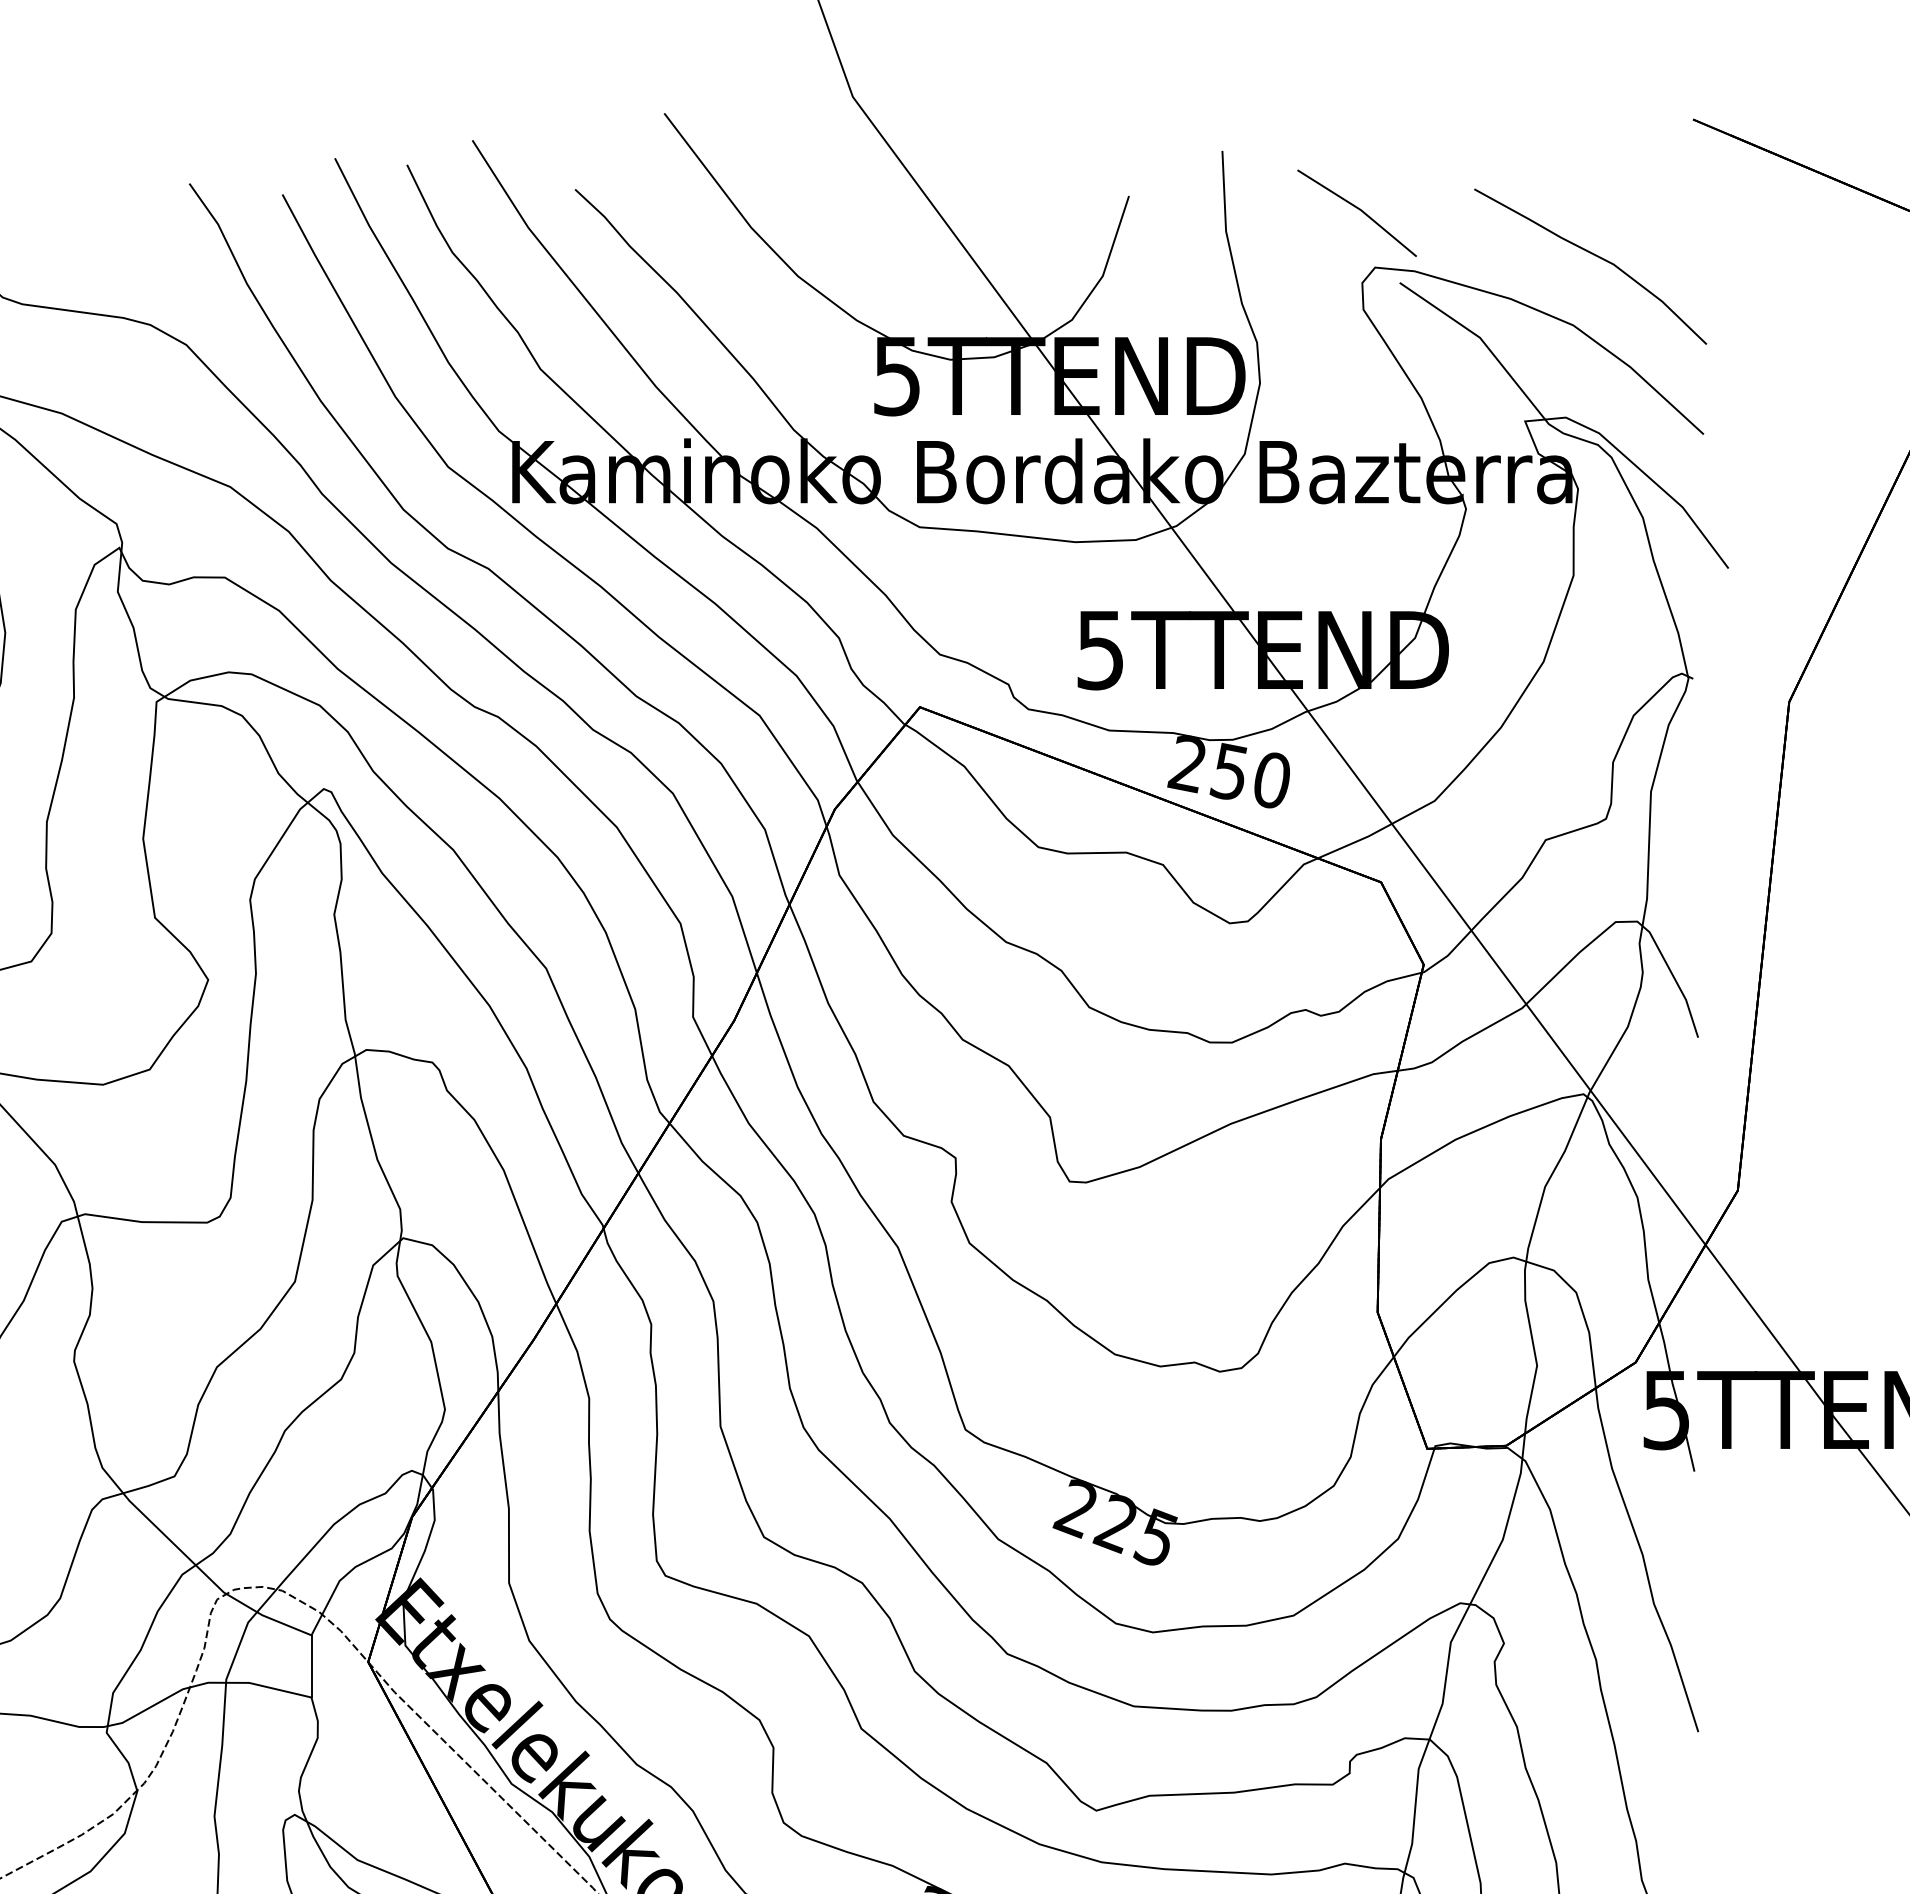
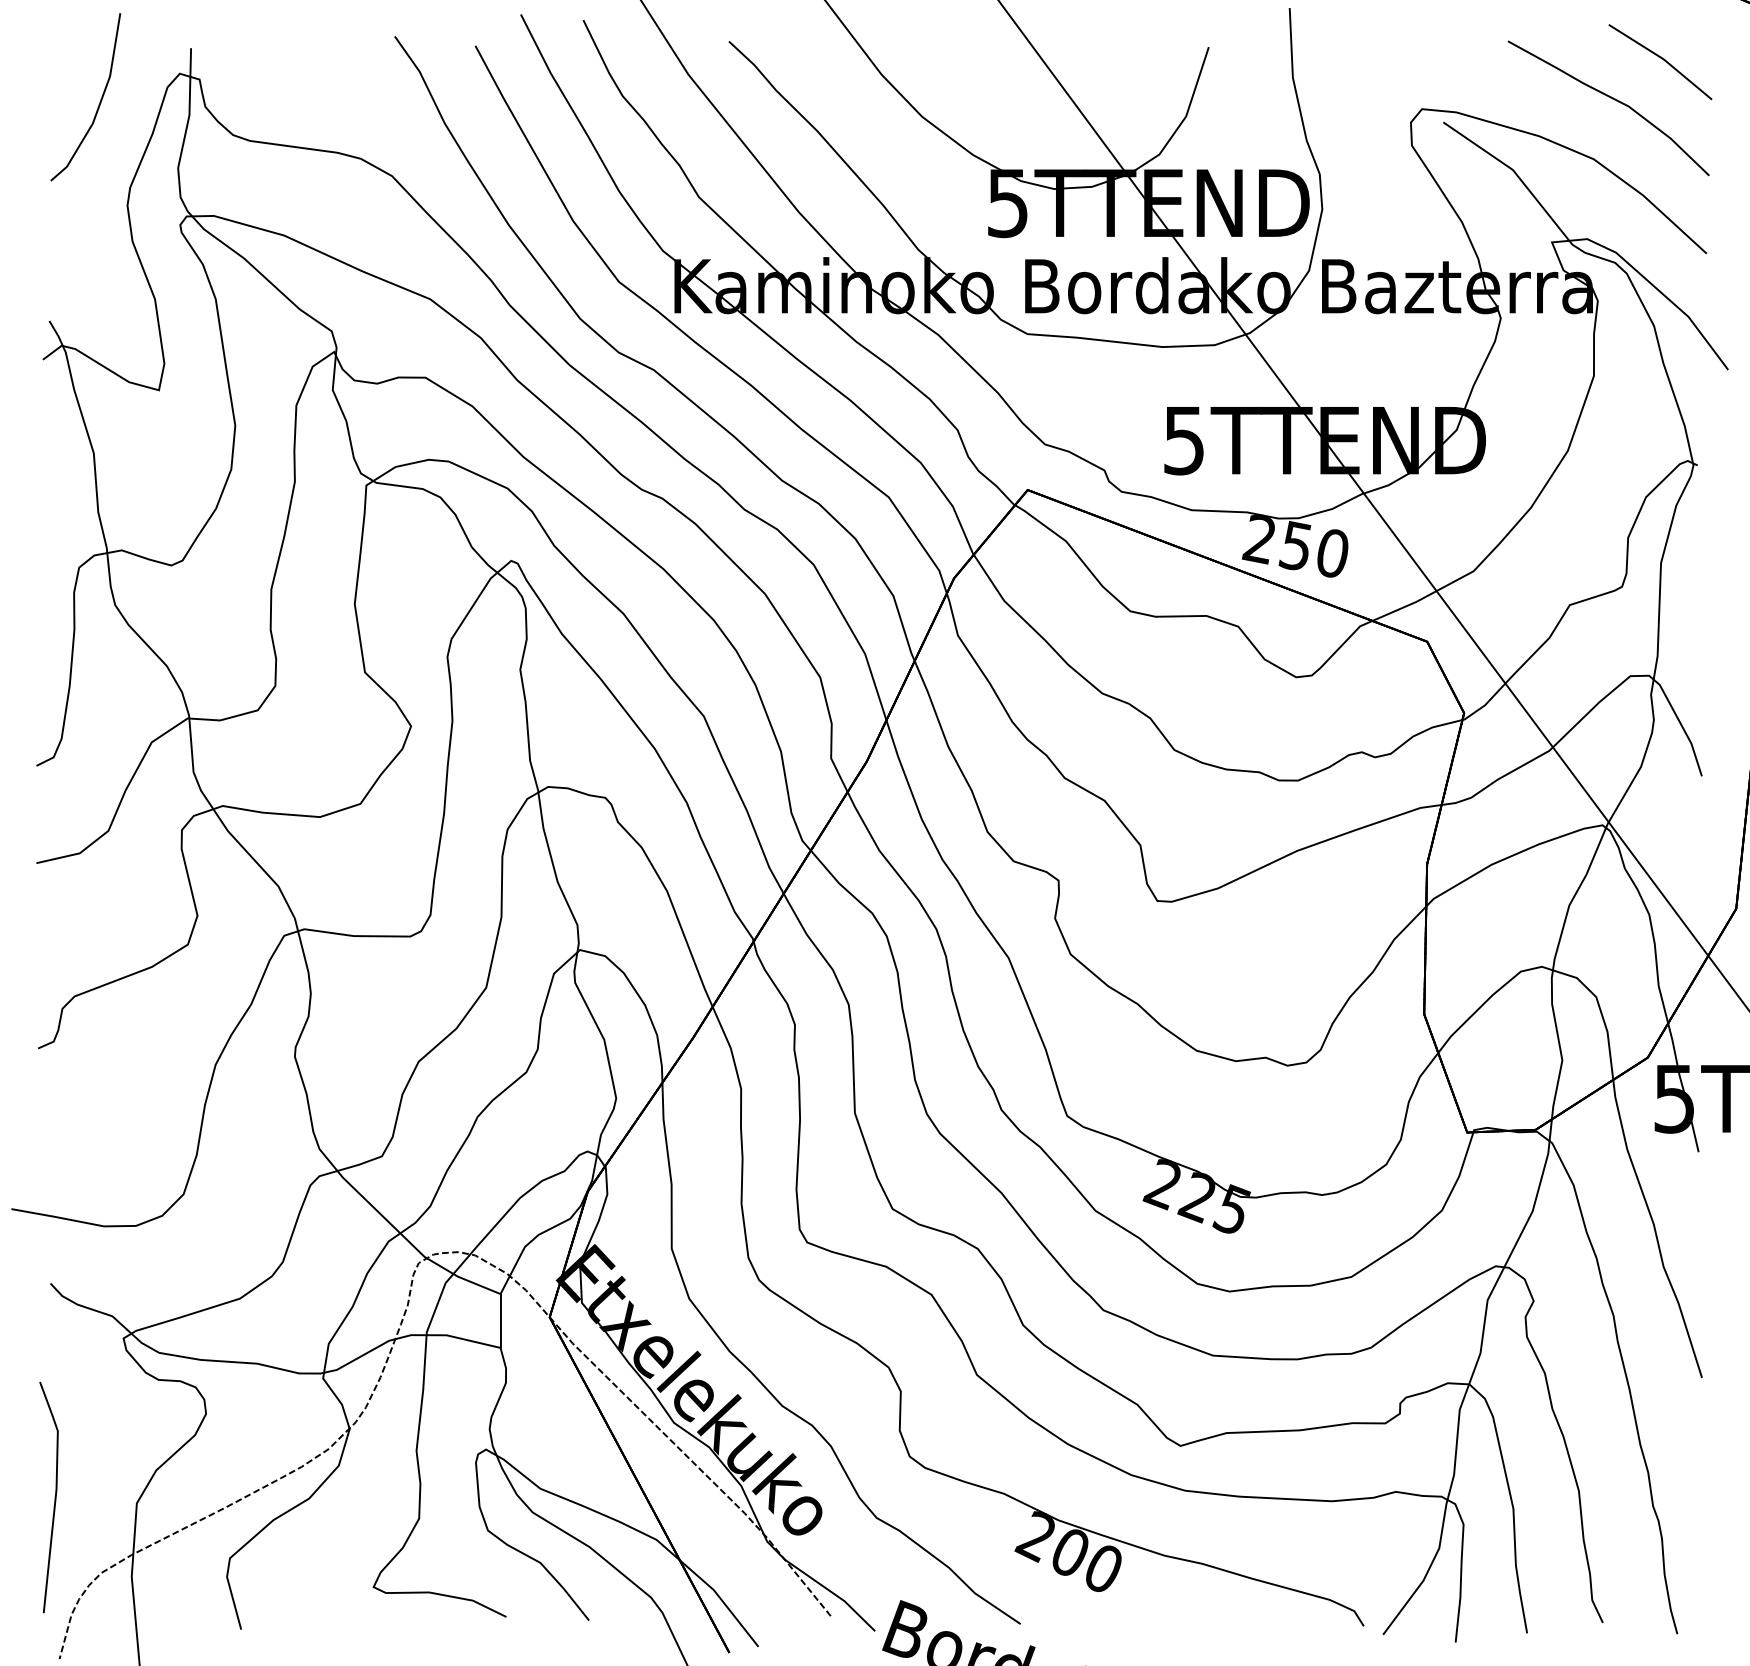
line: (1358, 210) -> (1661, 59), moved

